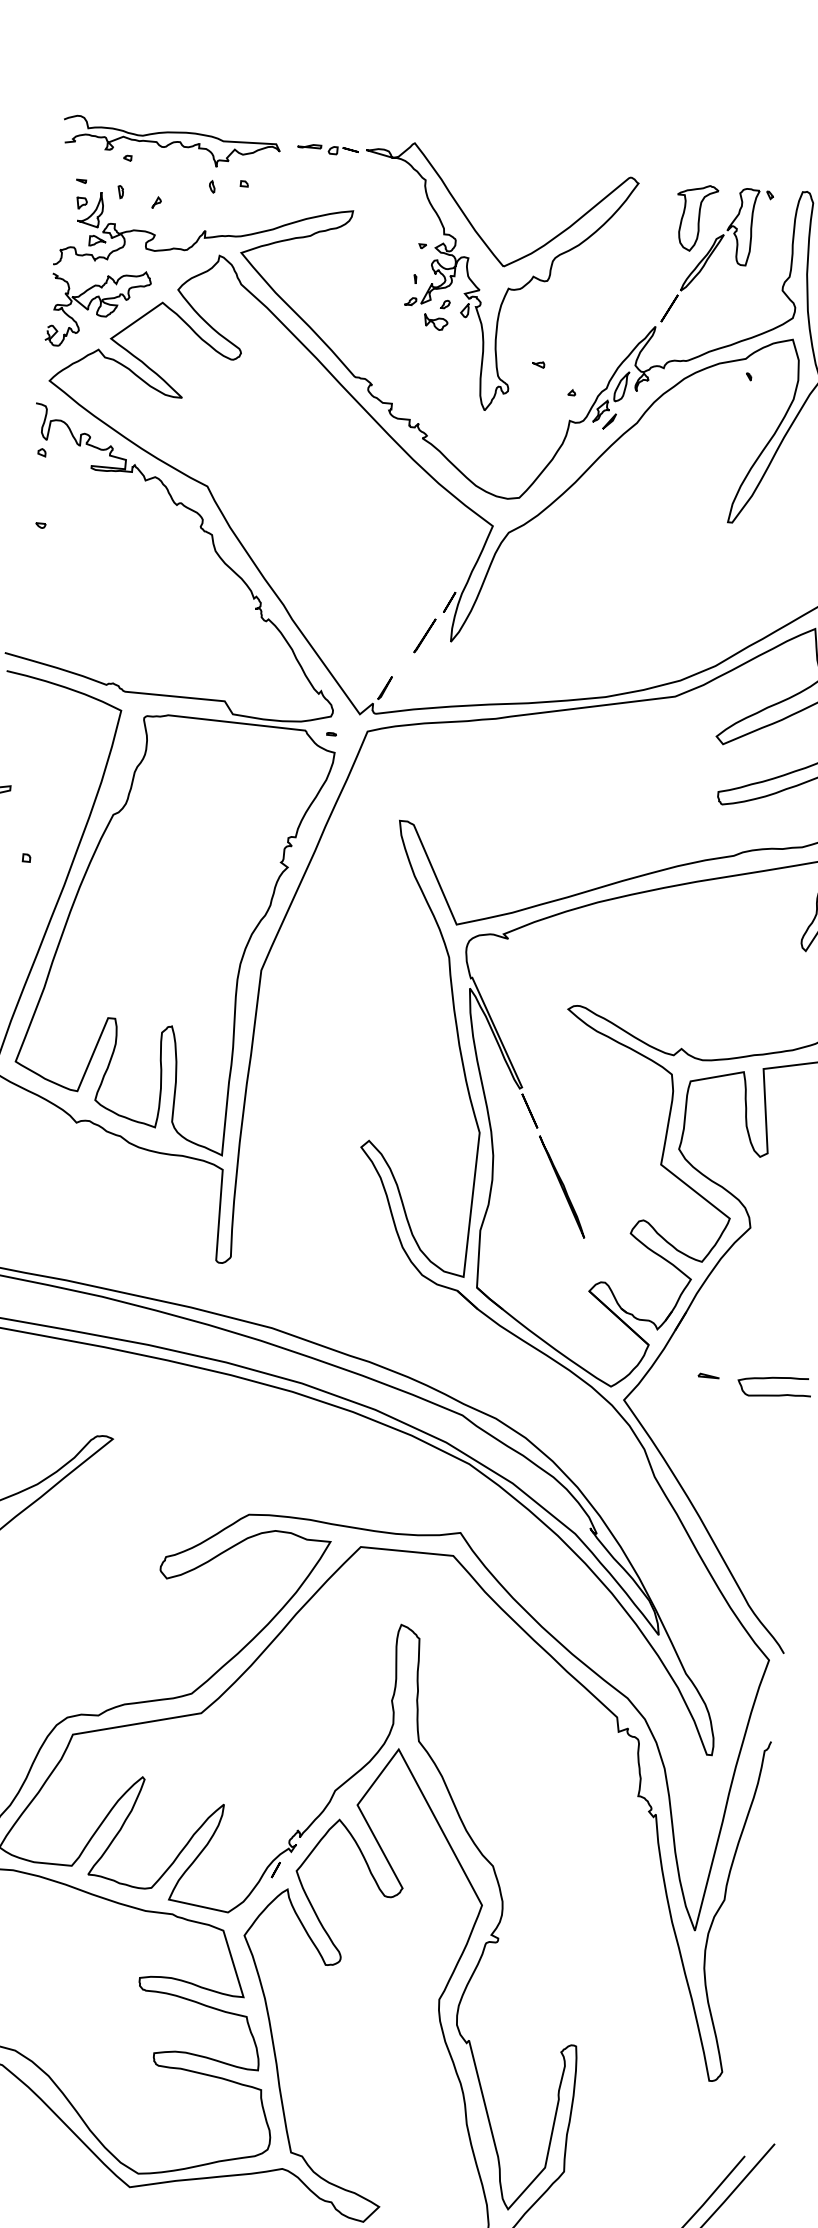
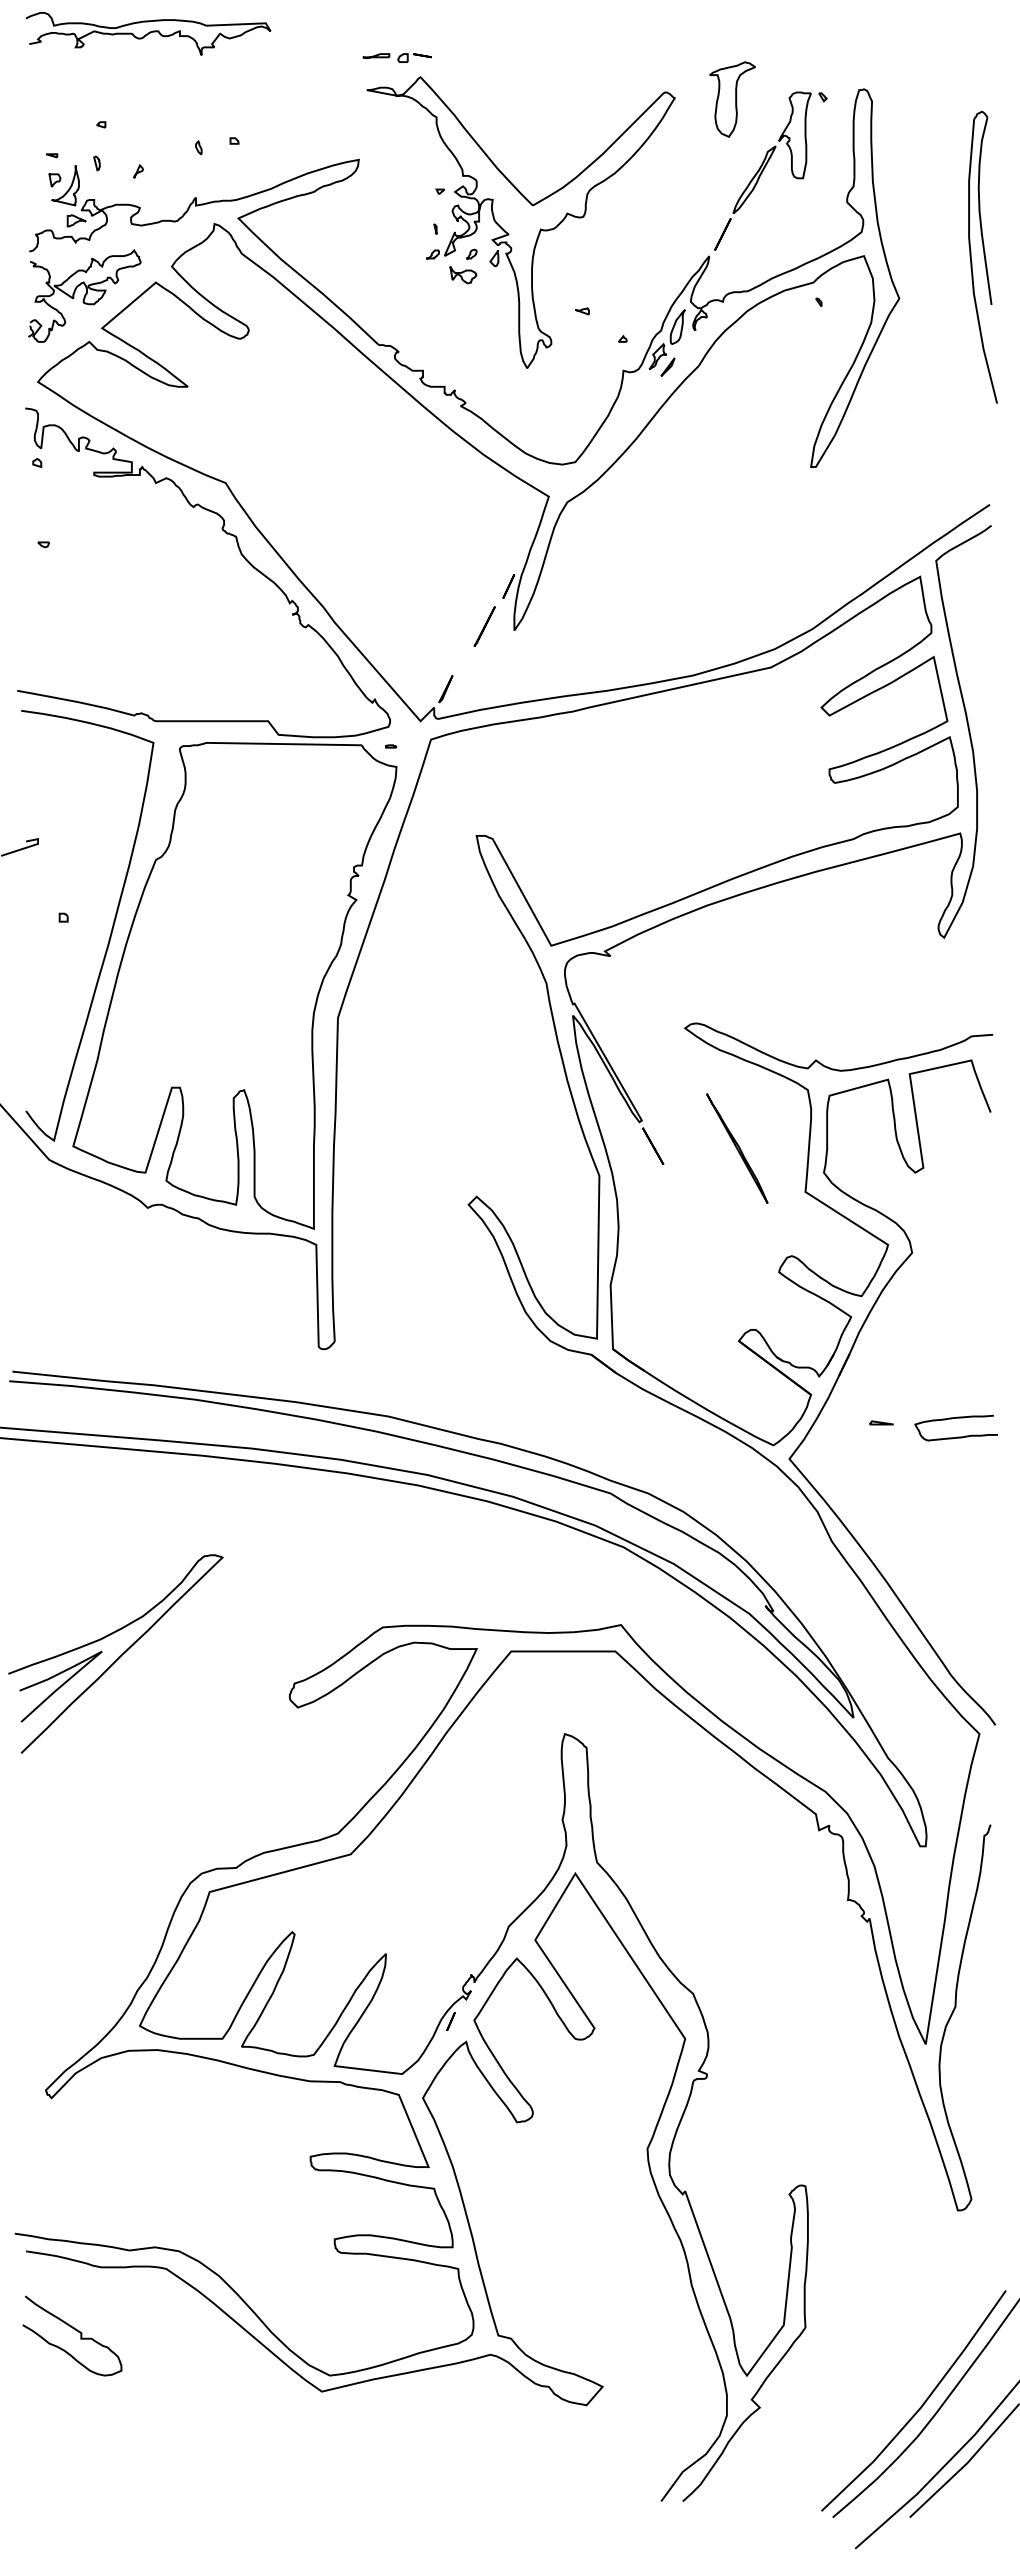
curve: (171, 143) -> (148, 33), moved
part: (327, 149) -> (396, 57), moved
part: (695, 217) -> (732, 99), moved
part: (562, 1186) -> (737, 1148), moved

